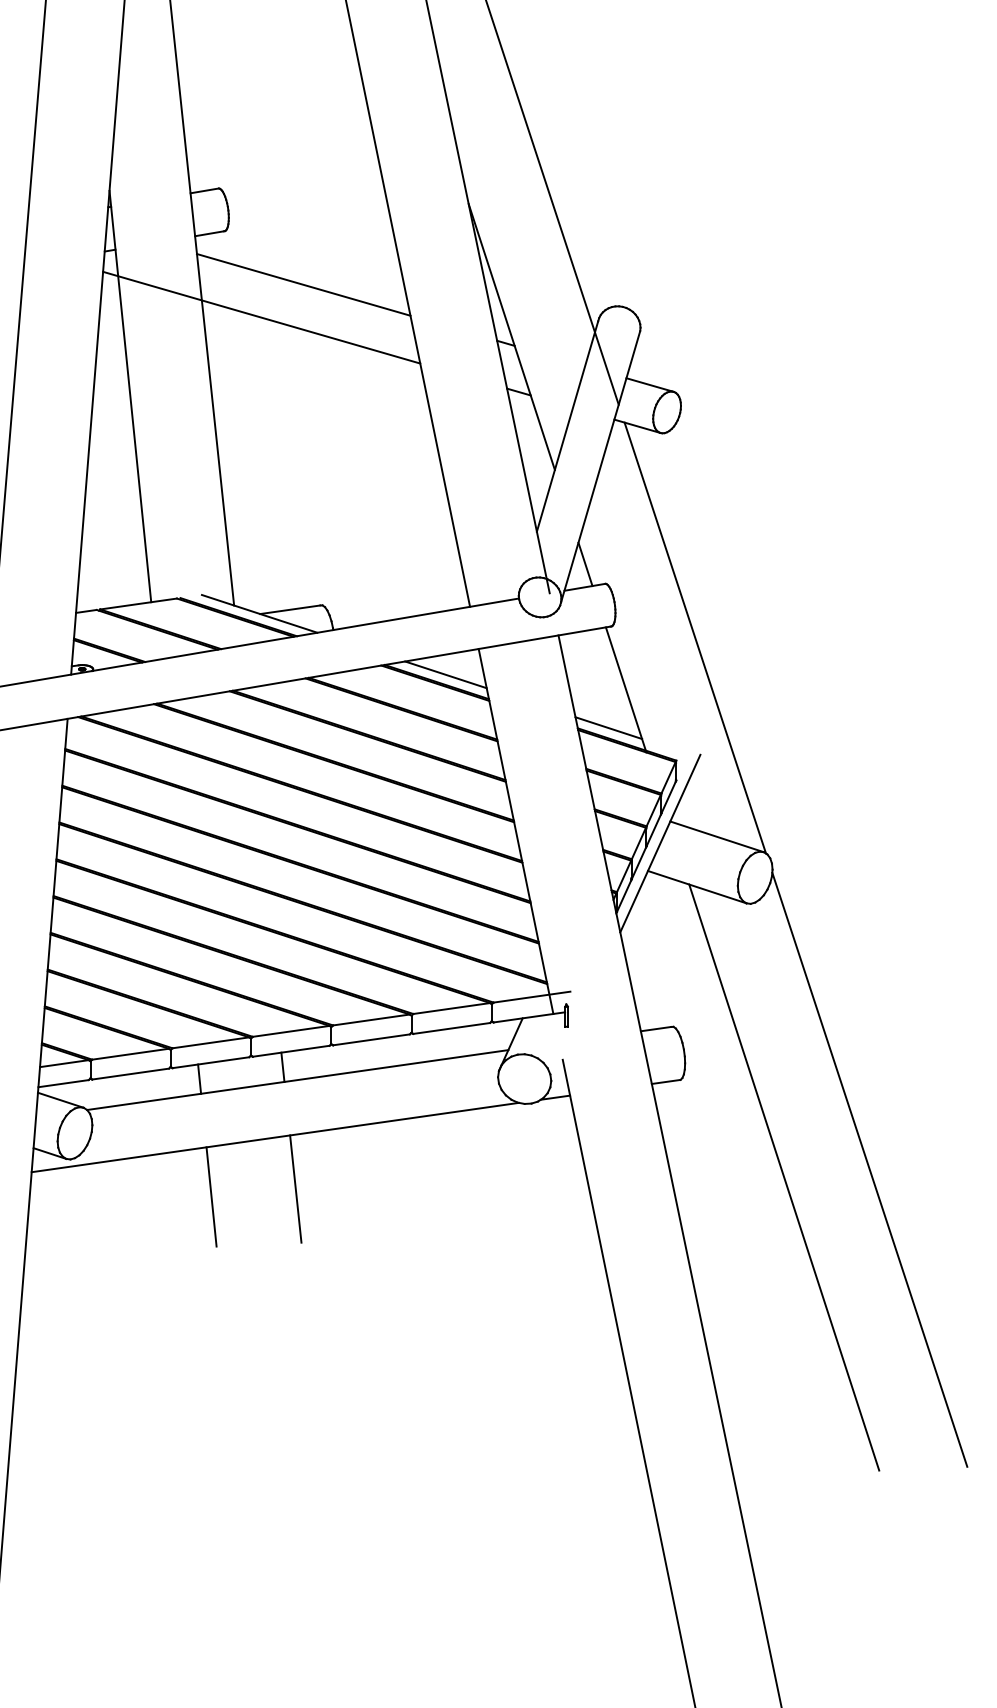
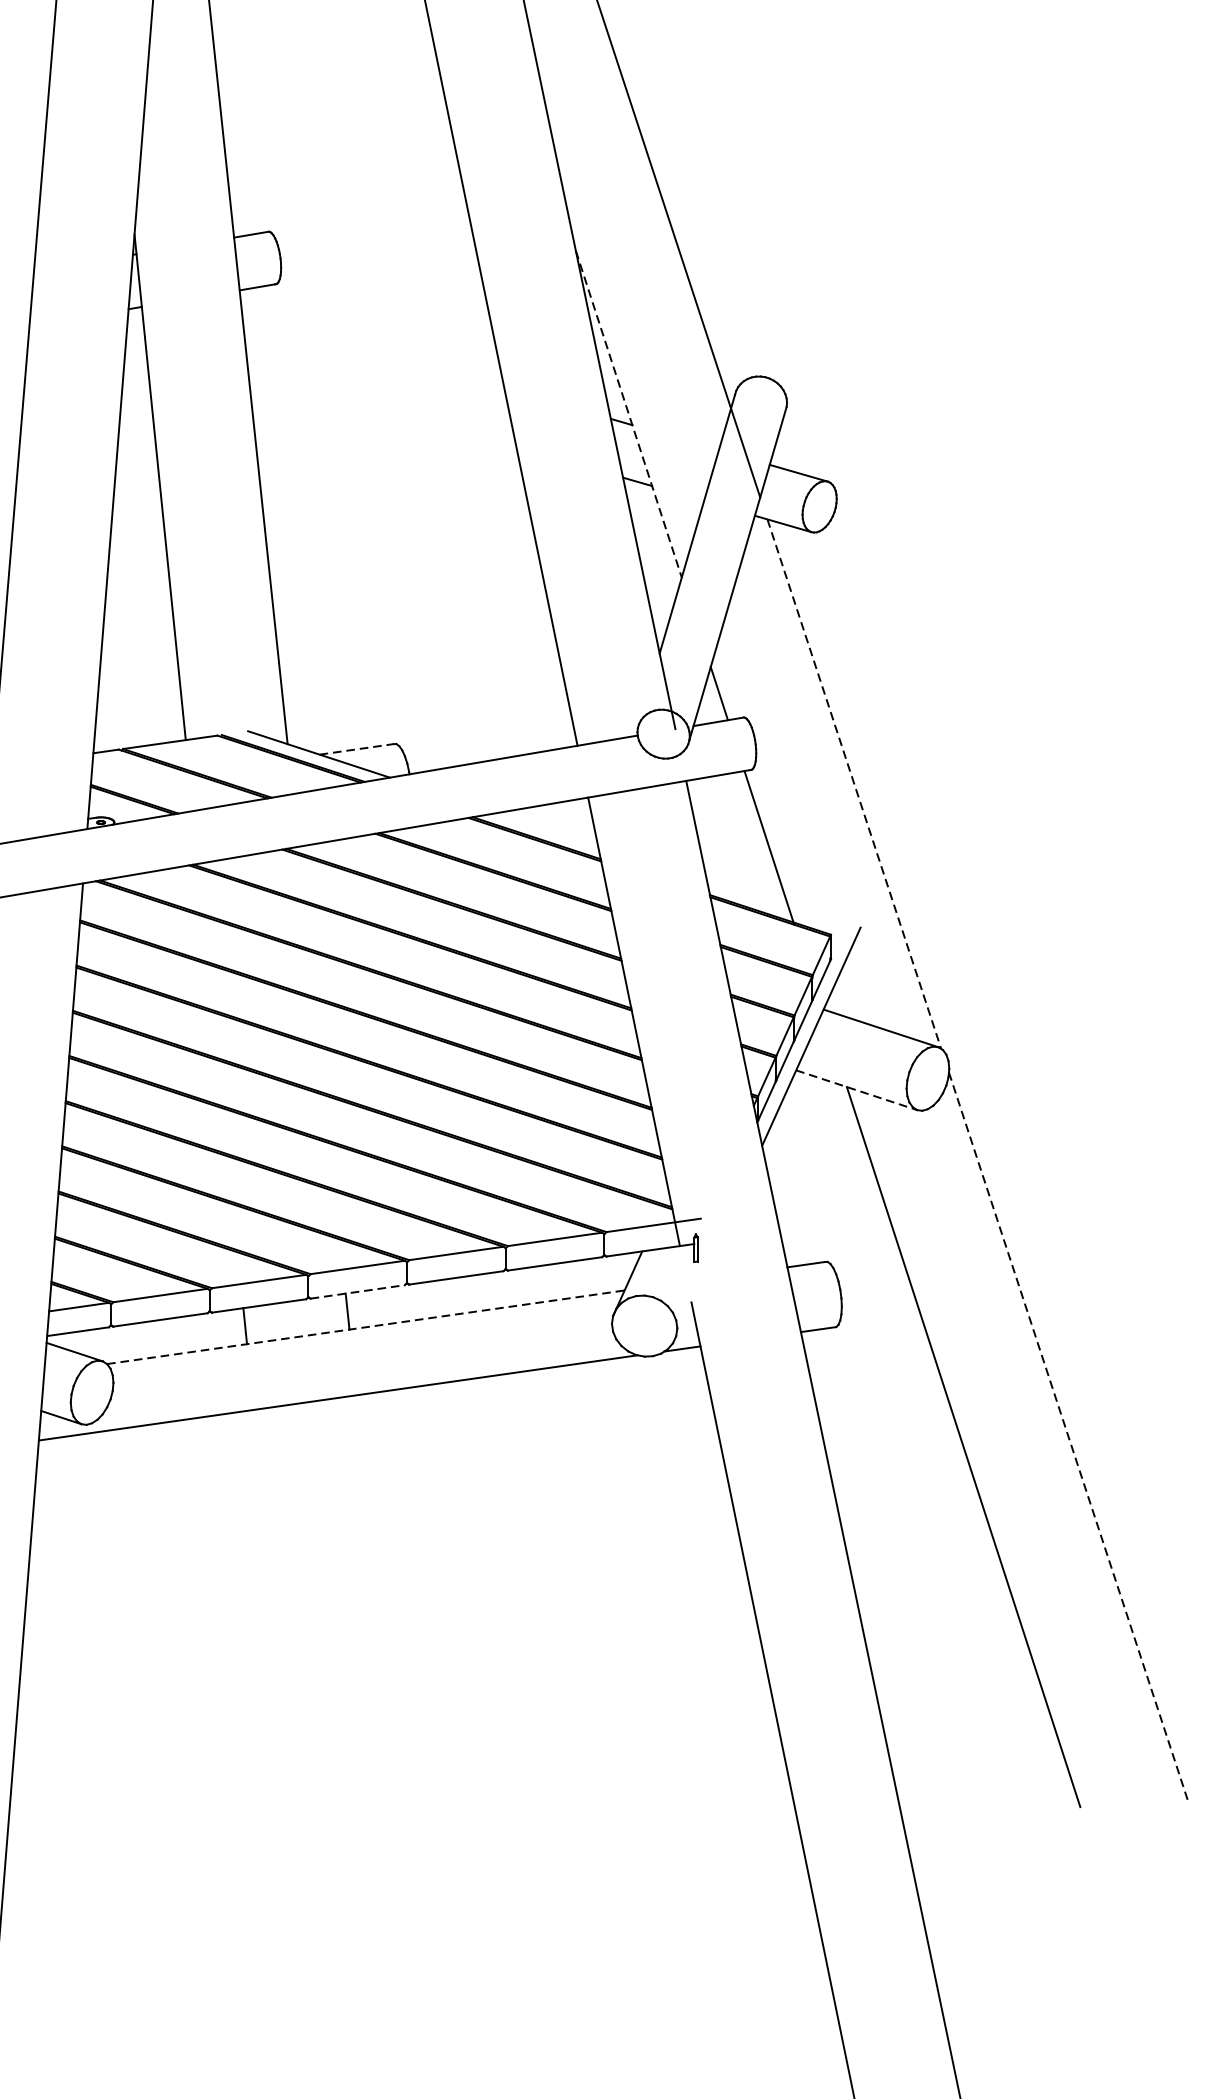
line: (303, 284) -> (372, 349), removed
line: (261, 317) -> (321, 390), removed
line: (511, 337) -> (628, 414), solid -> dashed
line: (290, 609) -> (356, 749), solid -> dashed
line: (695, 638) -> (854, 784), solid -> dashed
line: (445, 674) -> (547, 828), removed
line: (608, 728) -> (747, 895), removed
line: (697, 887) -> (857, 1090), solid -> dashed
line: (291, 1051) -> (358, 1292), solid -> dashed
line: (297, 1080) -> (365, 1327), solid -> dashed
line: (869, 1169) -> (1068, 1437), solid -> dashed
line: (295, 1188) -> (363, 1460), removed
line: (211, 1196) -> (259, 1470), removed

